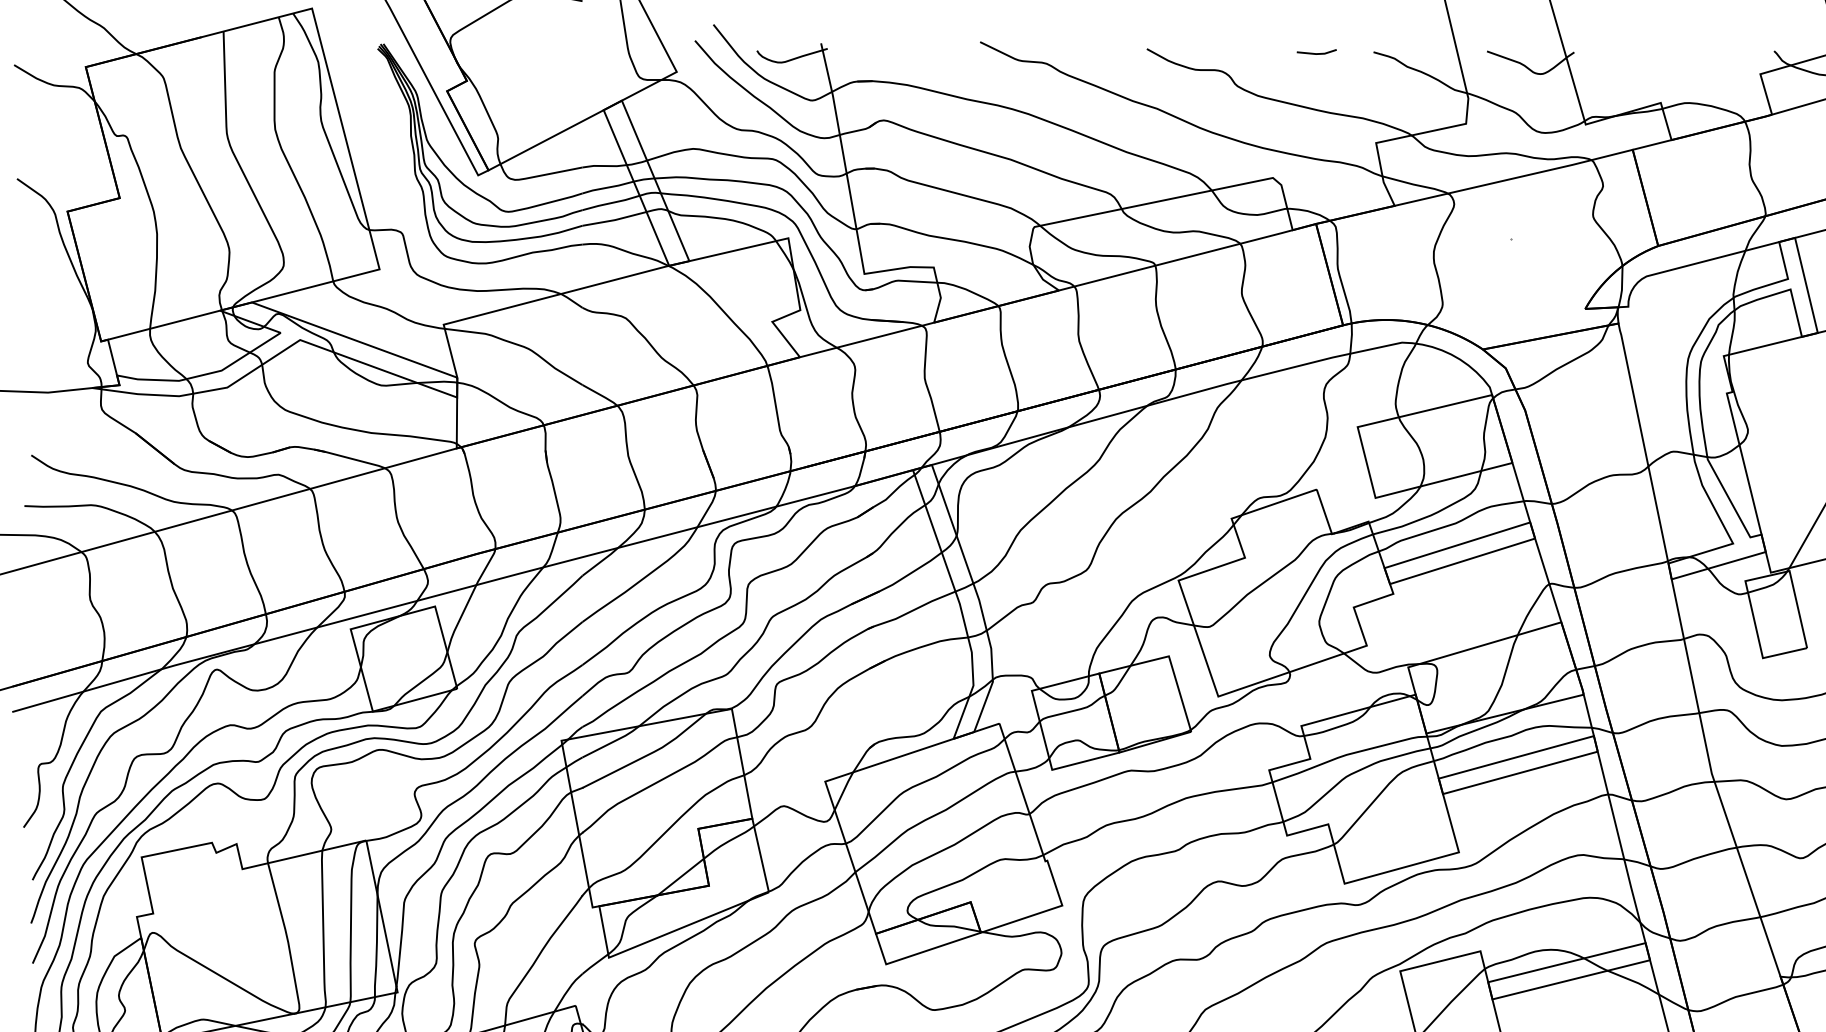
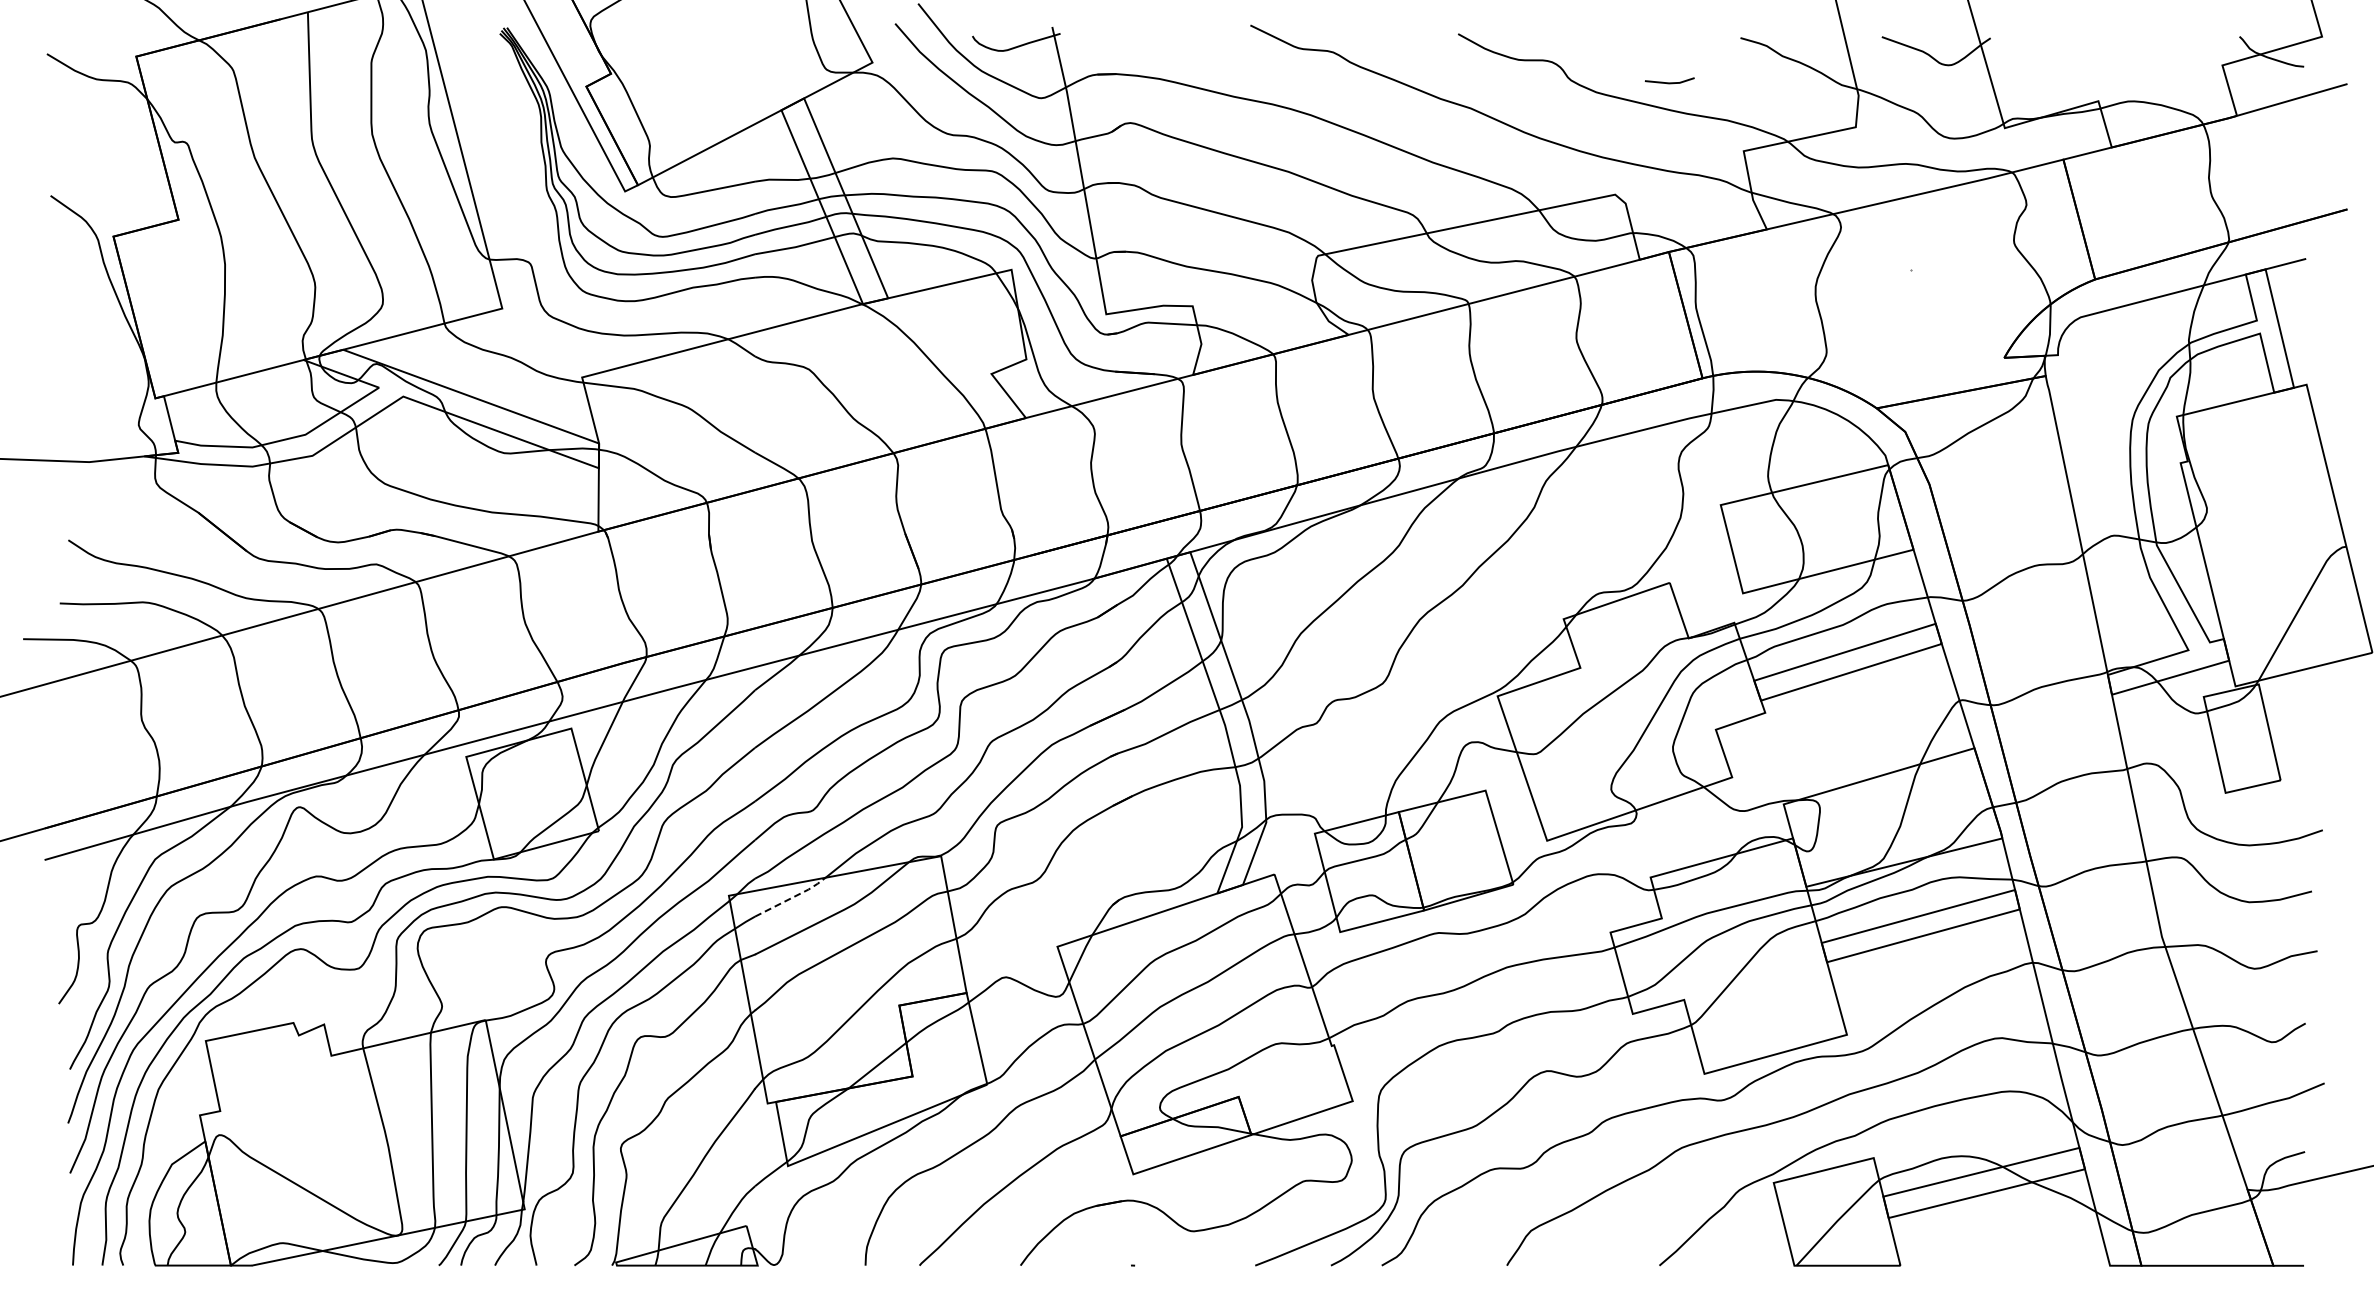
line: (1316, 53) -> (1669, 82), moved
line: (612, 742) -> (792, 897), solid -> dashed

